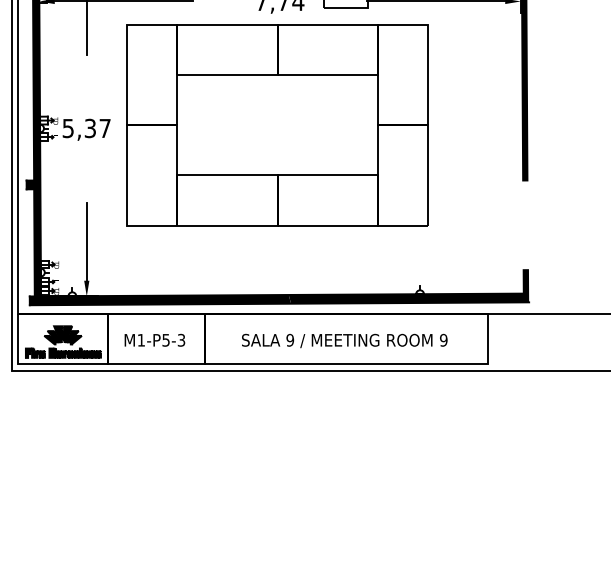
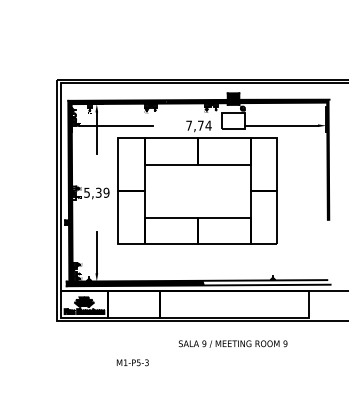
text: (105, 127) -> (106, 192), 5,37 -> 5,39
fill: (407, 286) -> (266, 276), removed
text: (154, 339) -> (132, 362), moved
text: (343, 339) -> (232, 343), moved

